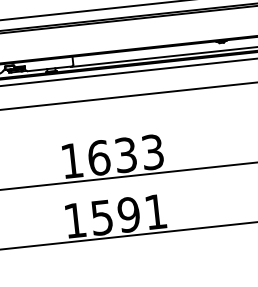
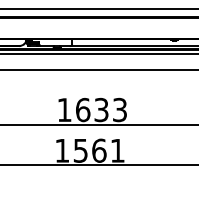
text: (129, 214) -> (99, 150), 1591 -> 1561

